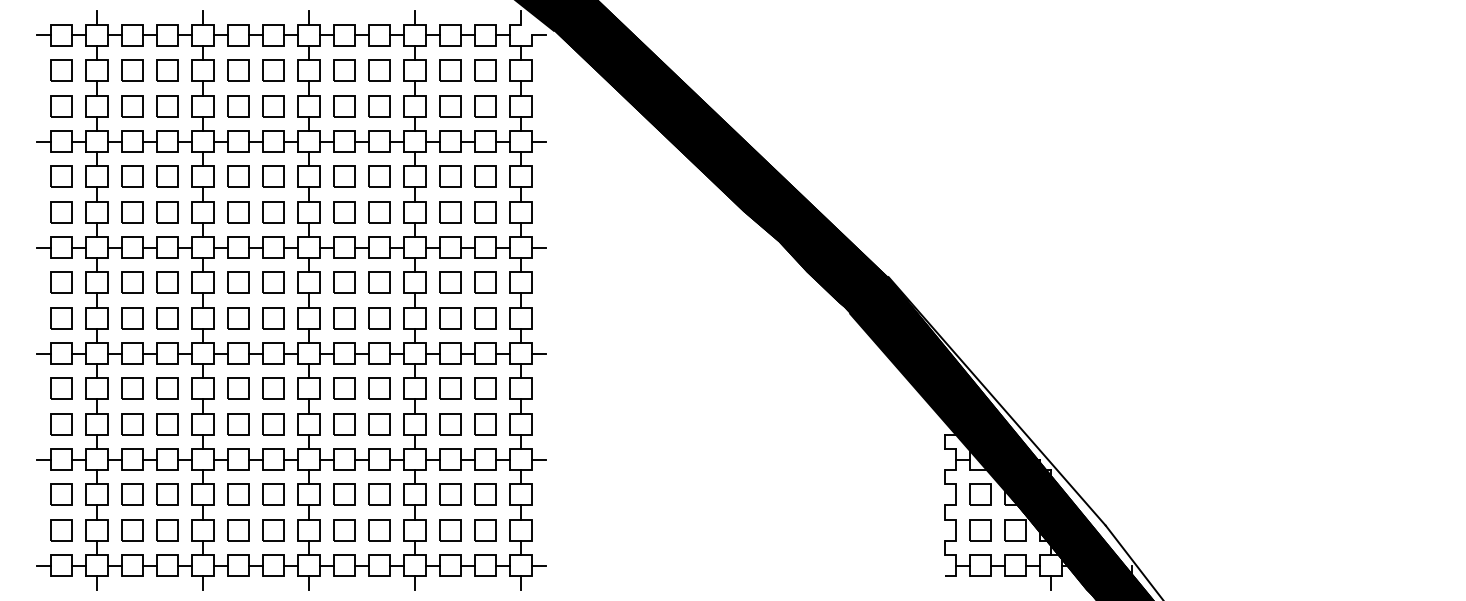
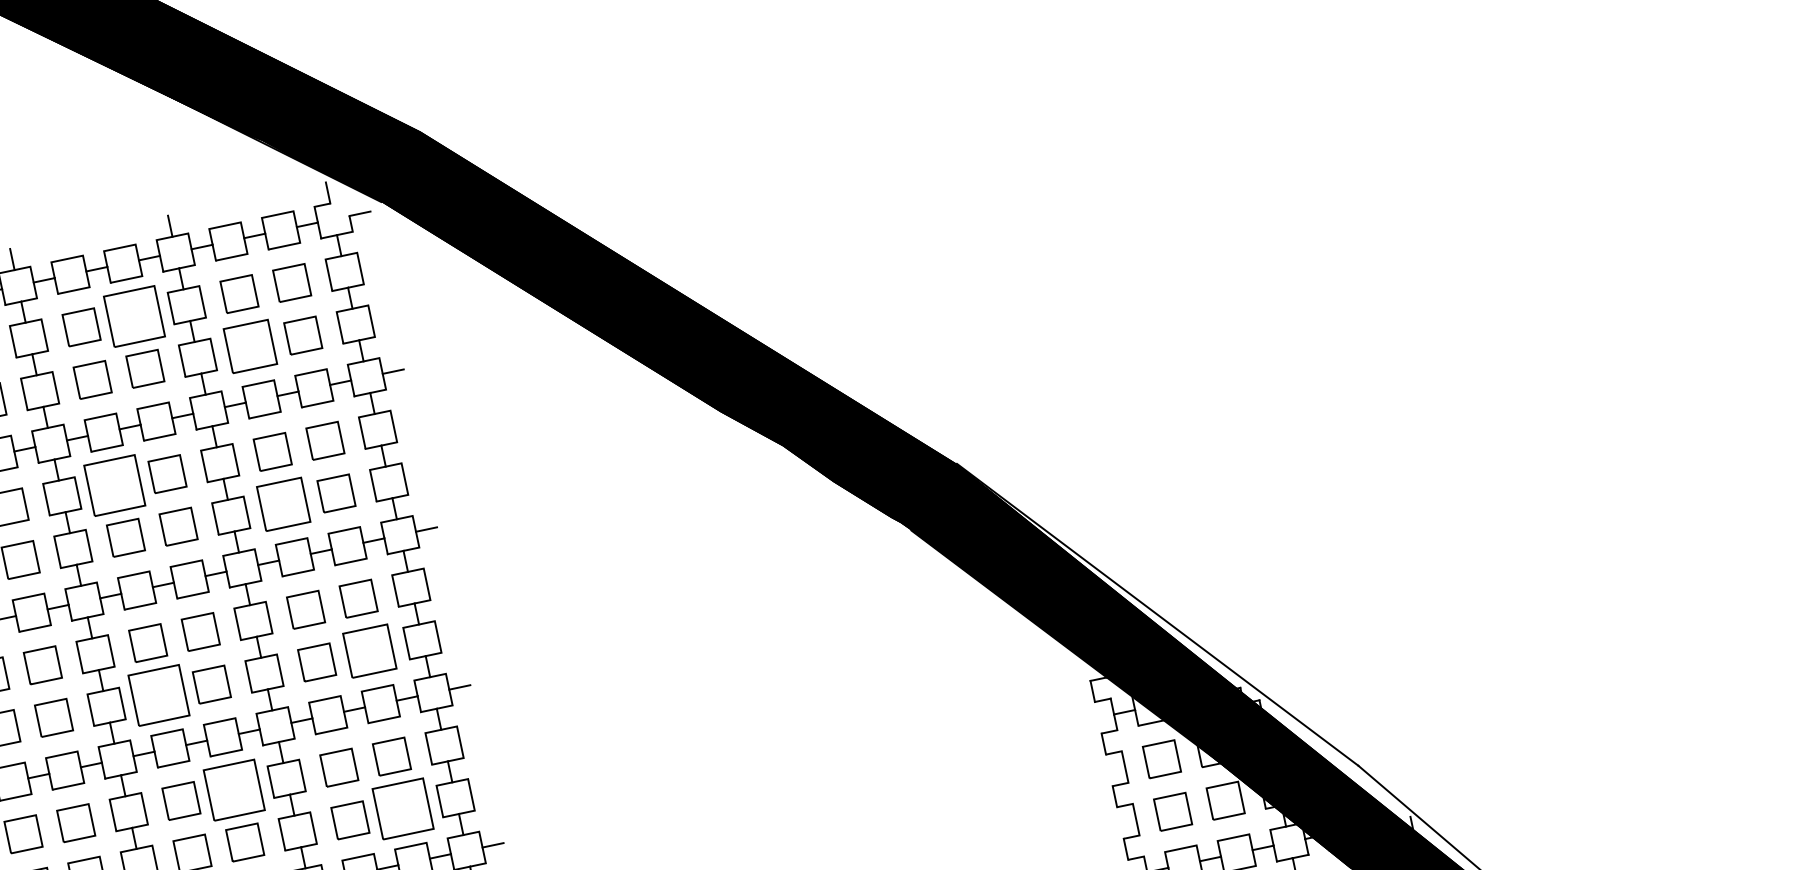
part: (379, 70) -> (133, 315), size x1.6
part: (450, 106) -> (250, 347), size x1.4
part: (344, 176) -> (115, 484), size x1.6
part: (450, 212) -> (284, 505), size x1.4
part: (344, 318) -> (159, 696), size x1.6
part: (485, 318) -> (369, 651), size x1.4
part: (379, 388) -> (233, 789), size x1.6
part: (485, 424) -> (402, 809), size x1.6

